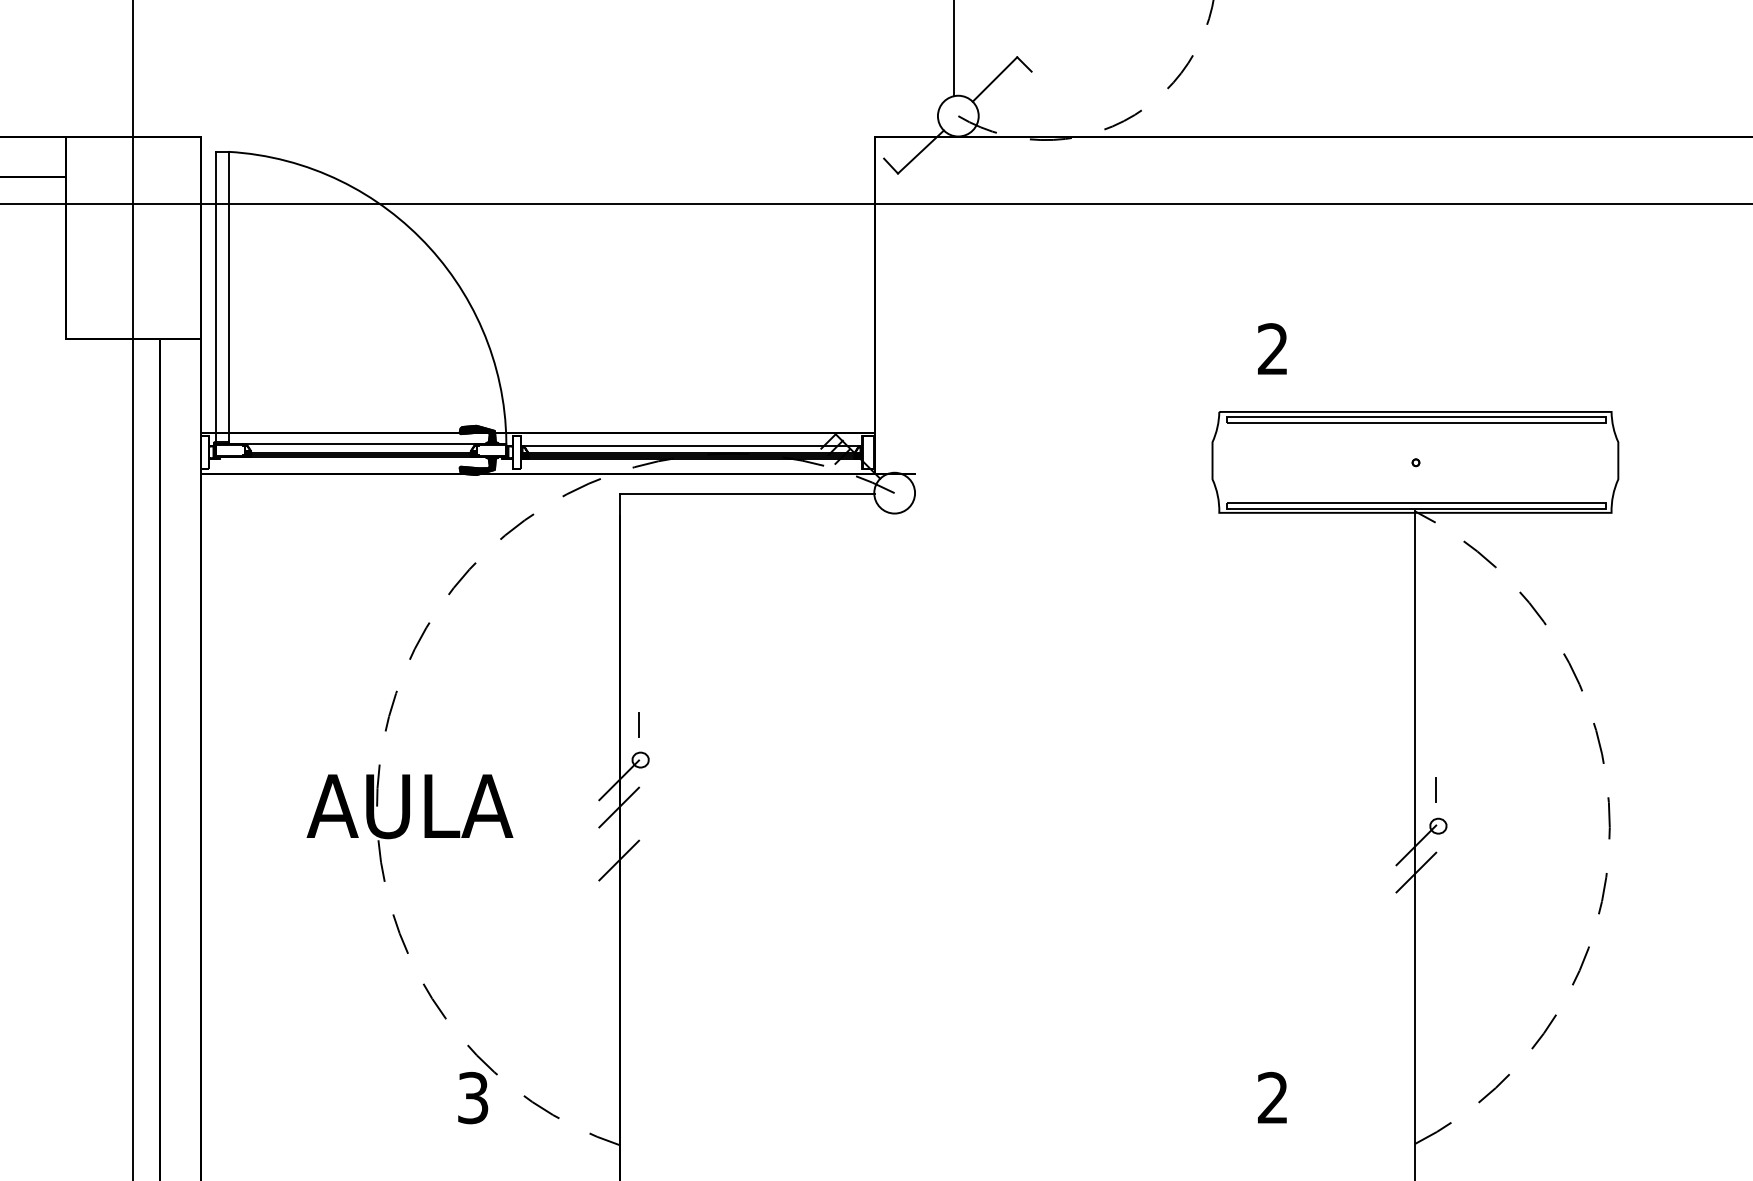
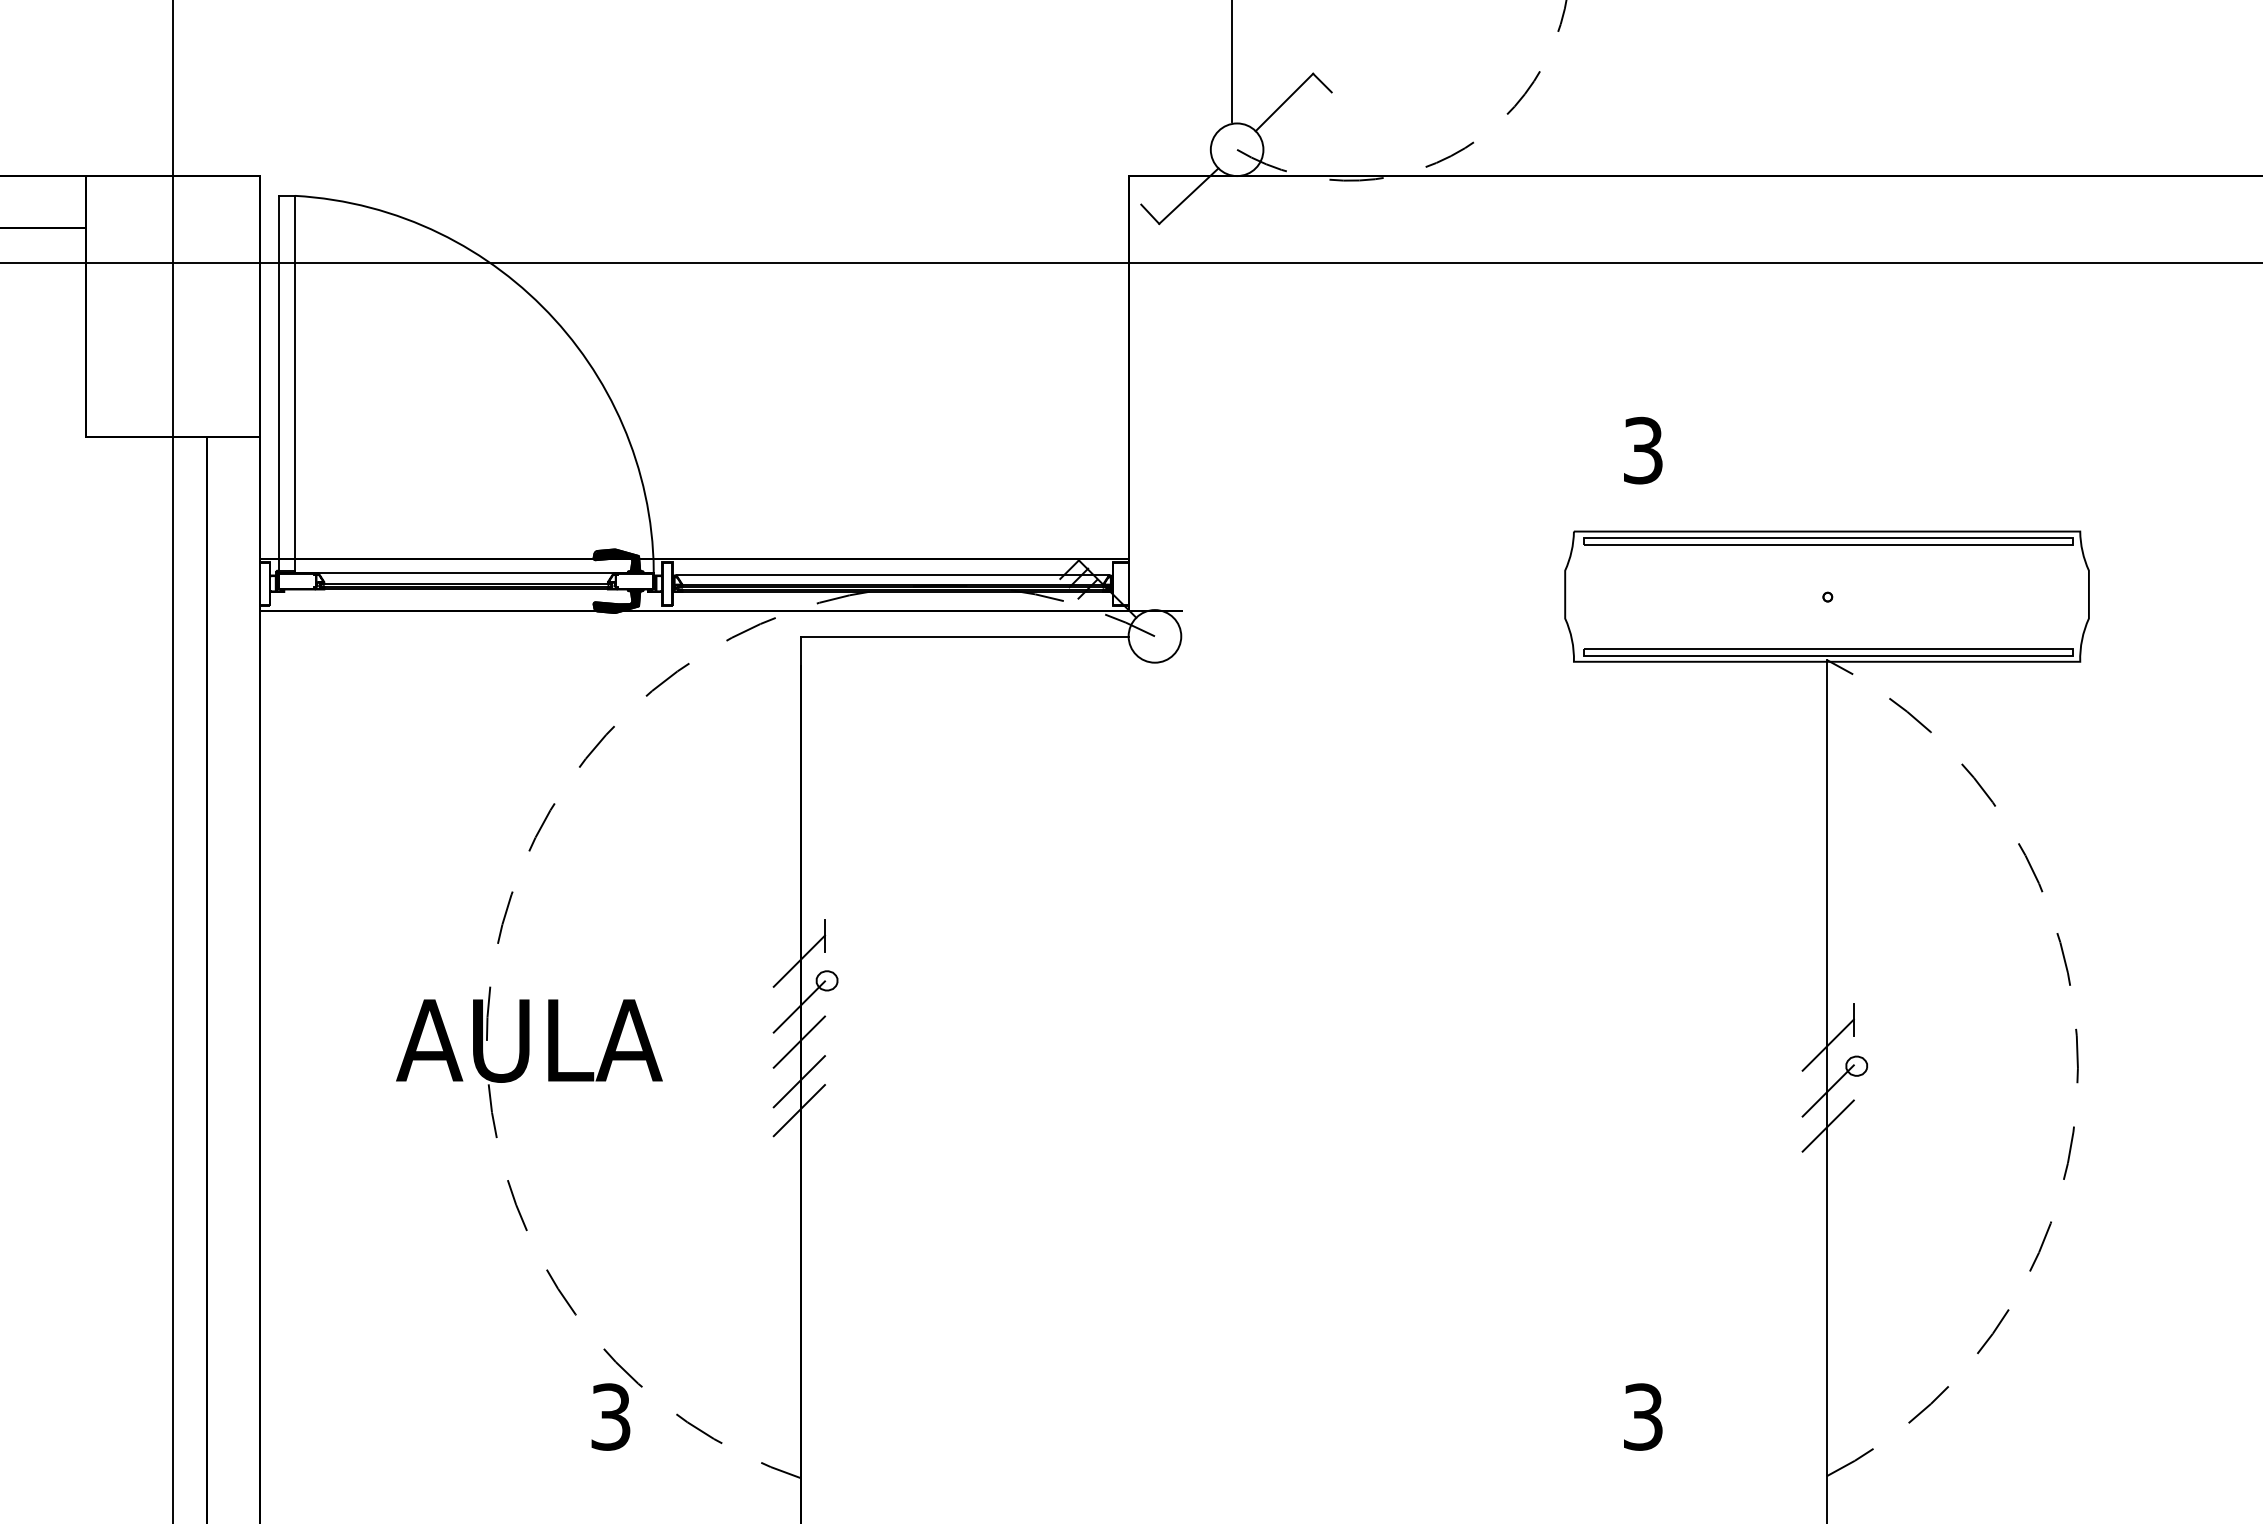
text: (1272, 349) -> (1642, 450), 2 -> 3
line: (618, 744) -> (798, 960), added
line: (1415, 809) -> (1827, 1044), added
line: (618, 838) -> (798, 1081), added
text: (1272, 1097) -> (1642, 1416), 2 -> 3

